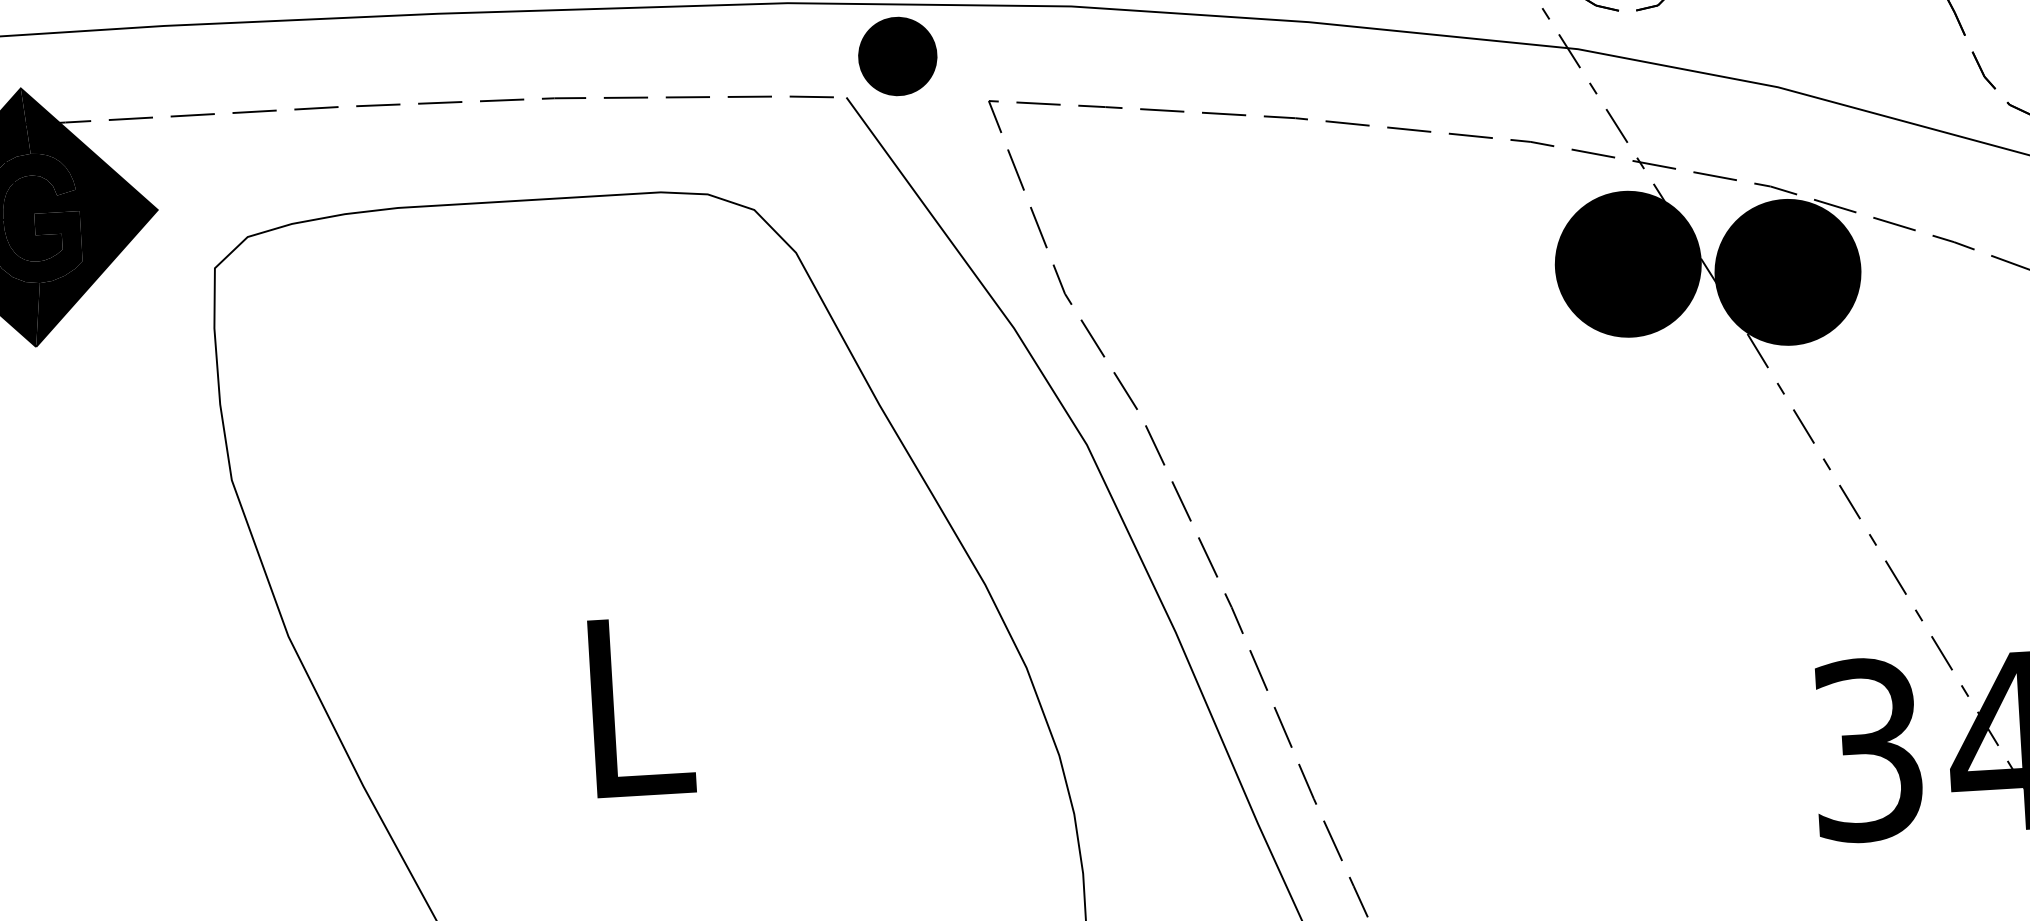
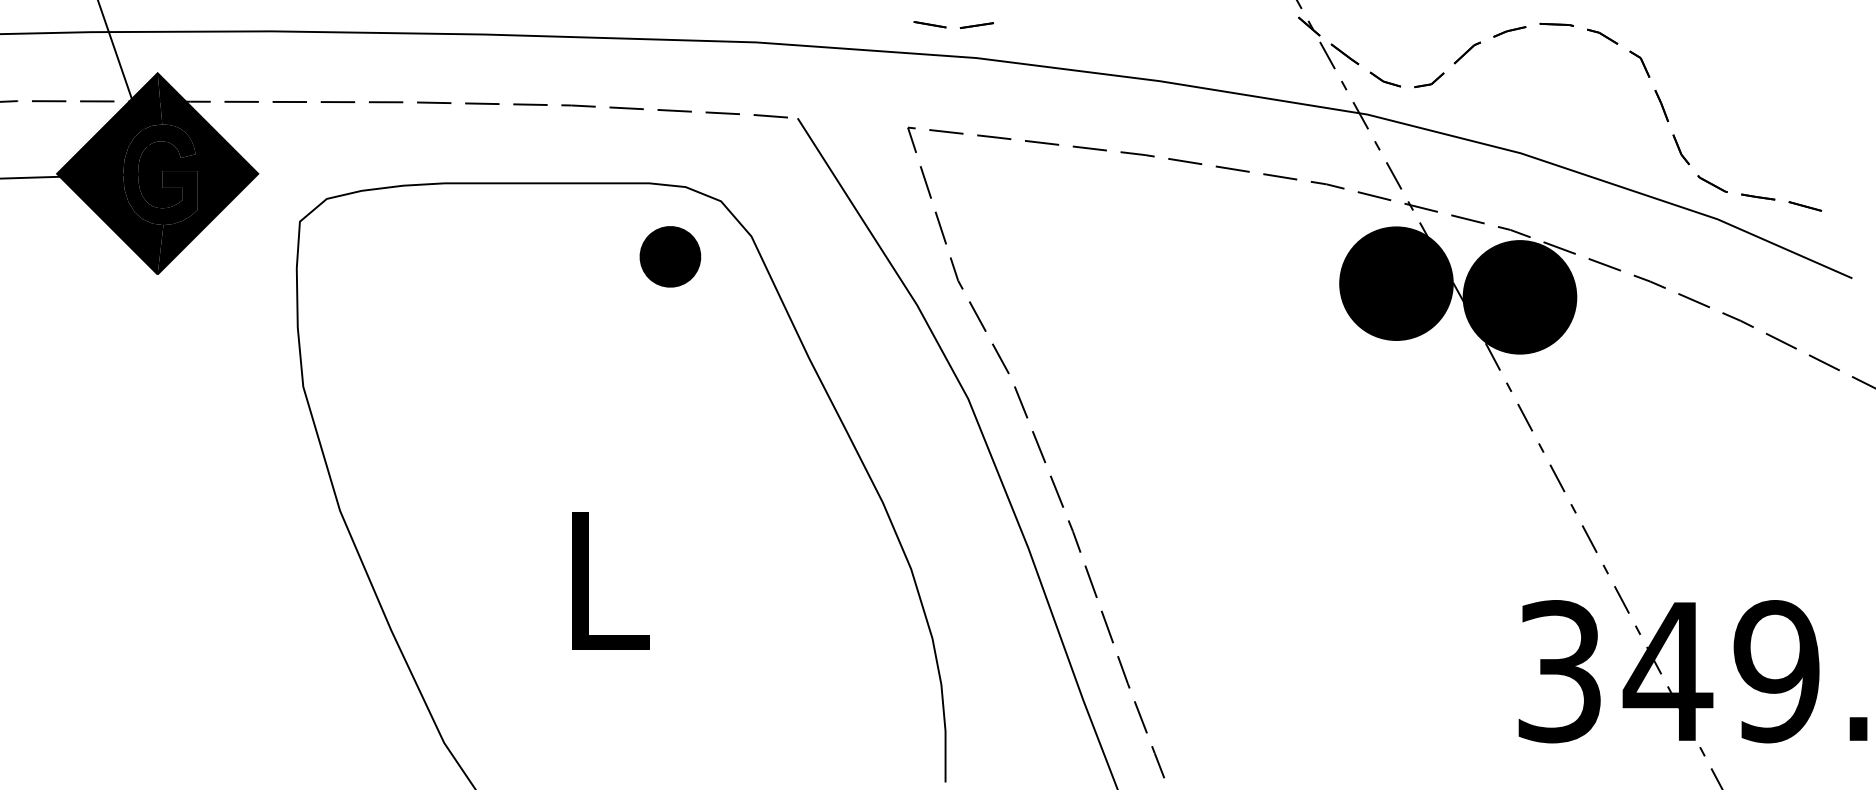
part: (897, 56) -> (670, 256), moved

